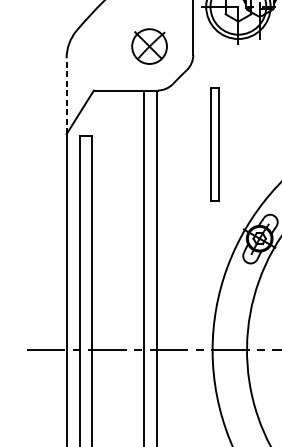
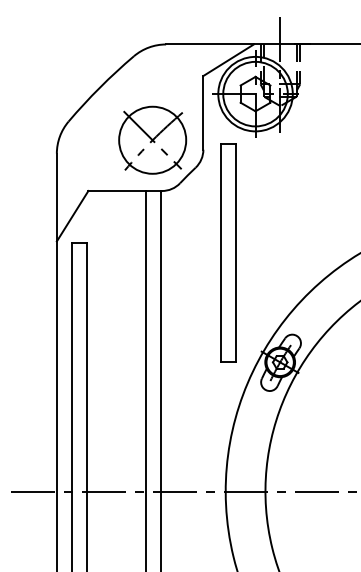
part: (149, 46) -> (152, 139), size x1.67
line: (66, 96) -> (56, 197), dashed -> solid
part: (215, 143) -> (228, 252), size x1.67

